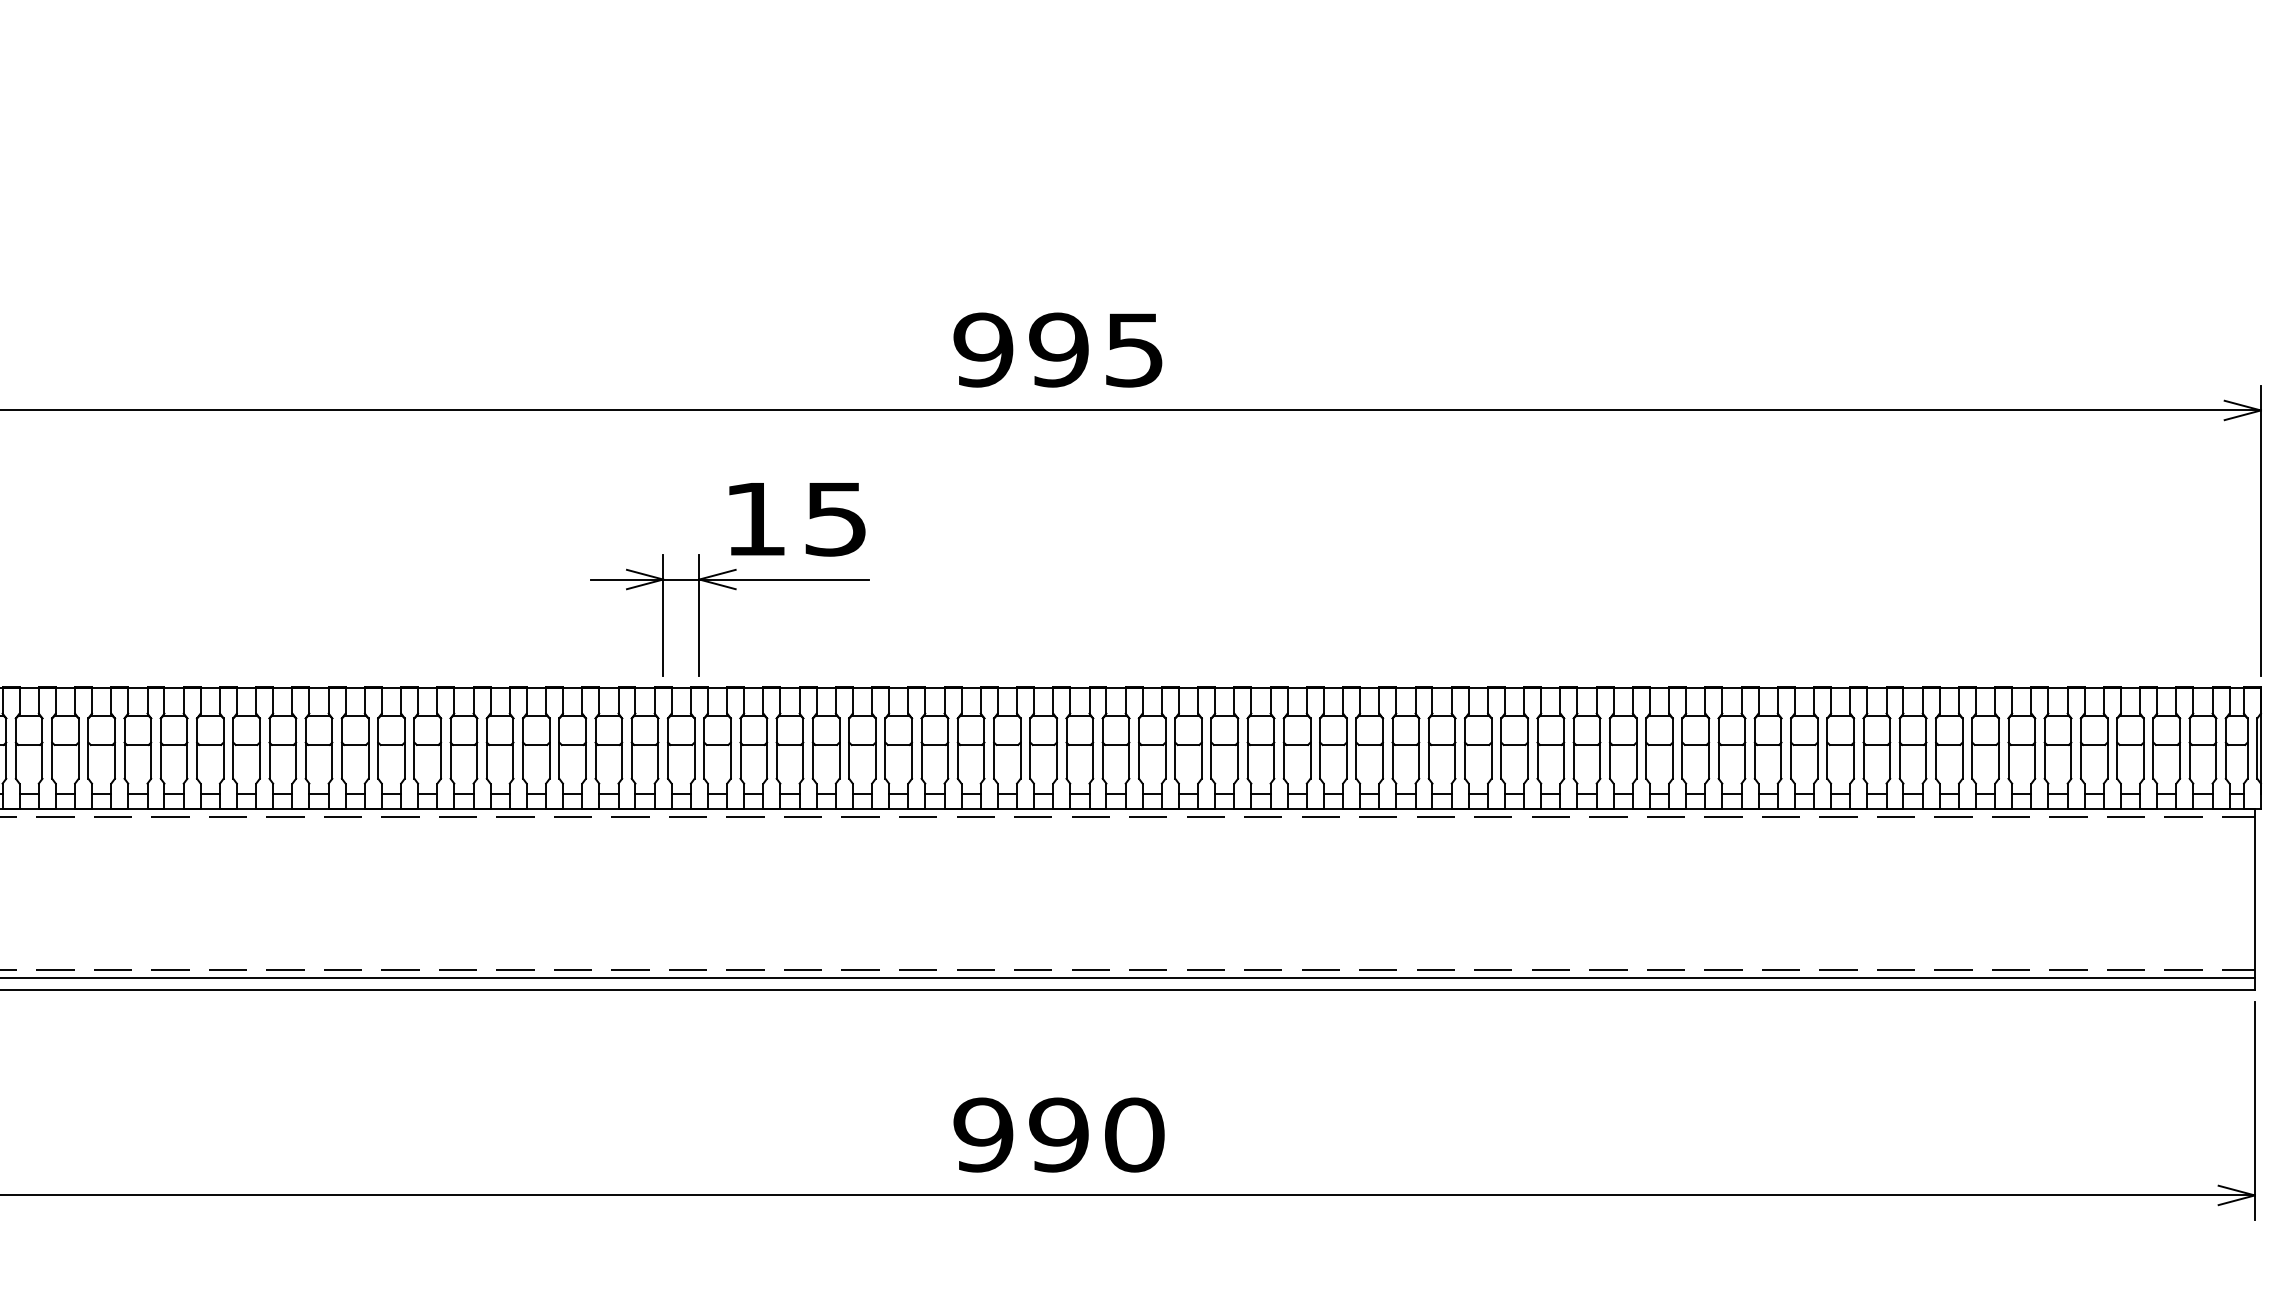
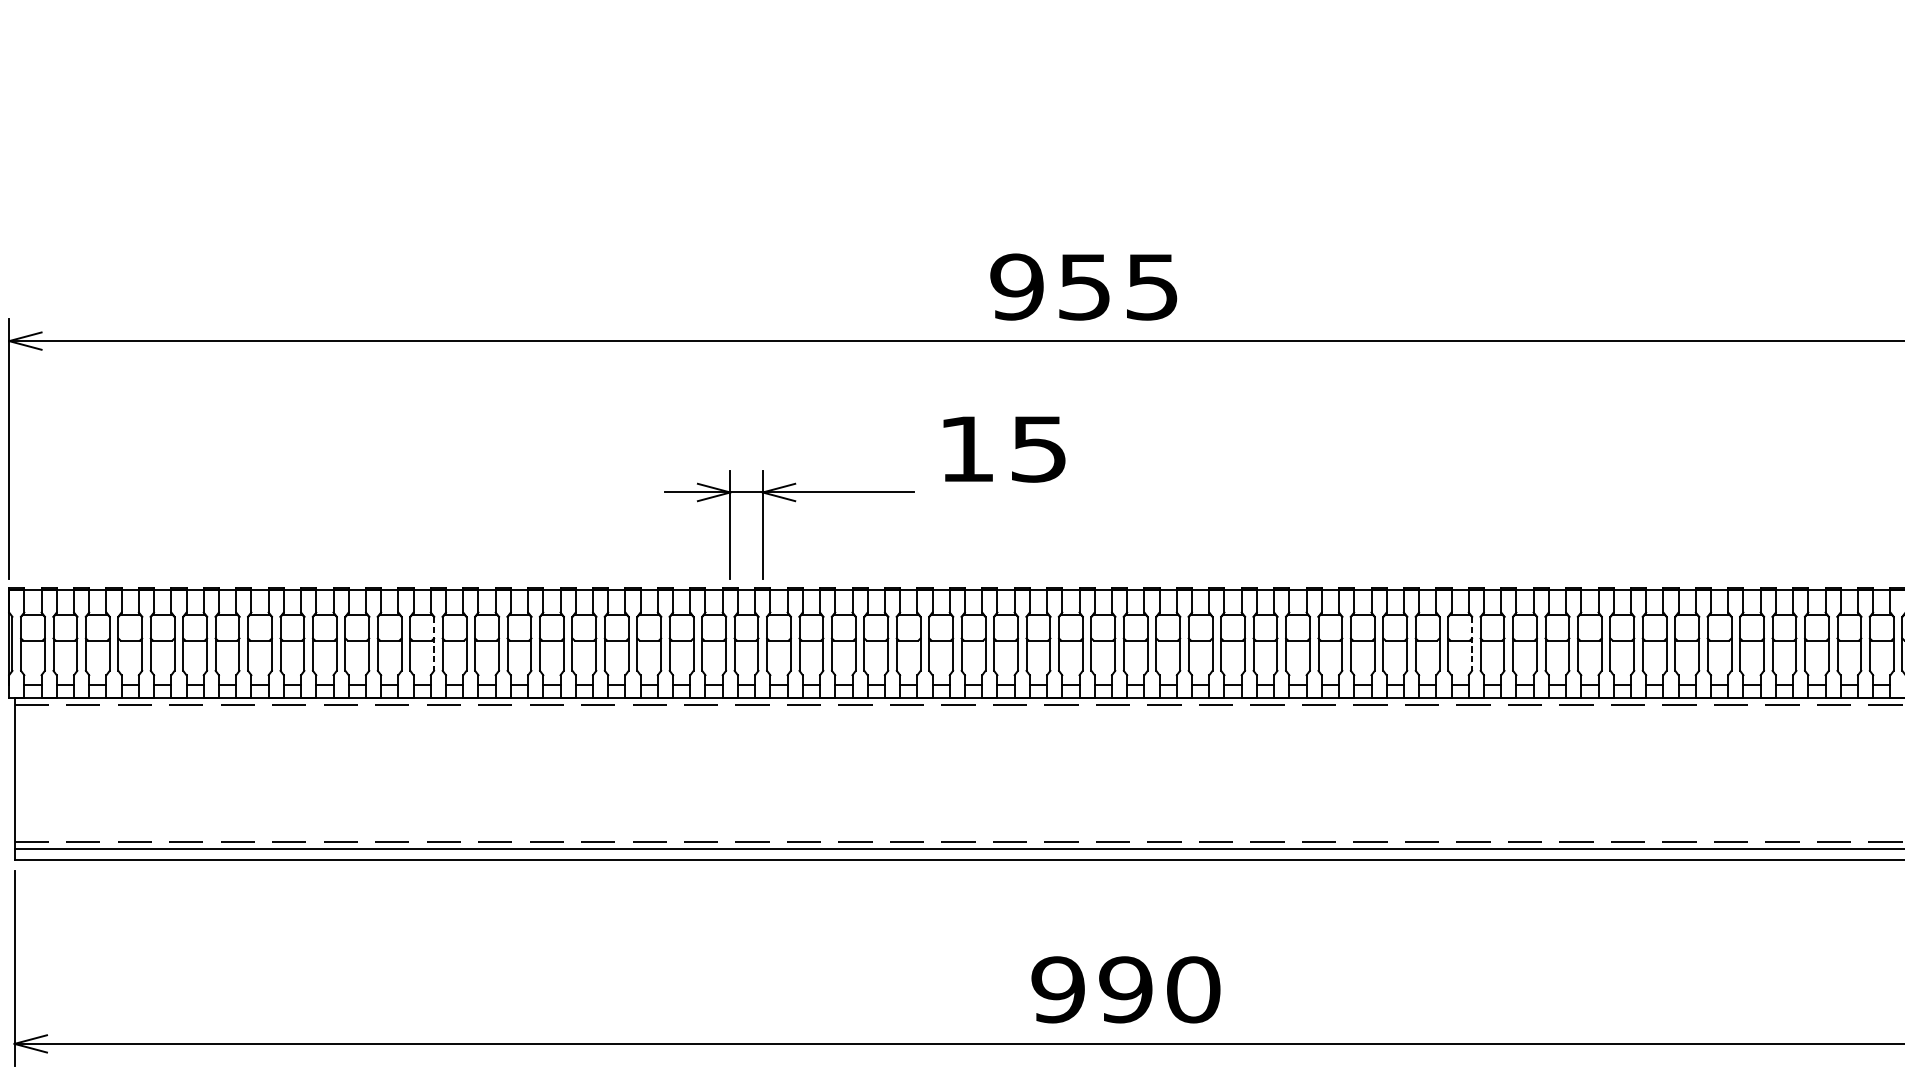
text: (1058, 349) -> (1084, 286), 995 -> 955
text: (797, 519) -> (1004, 449), moved
line: (332, 749) -> (434, 644), solid -> dashed
line: (1491, 749) -> (1471, 644), solid -> dashed
text: (1058, 1134) -> (1125, 989), moved

